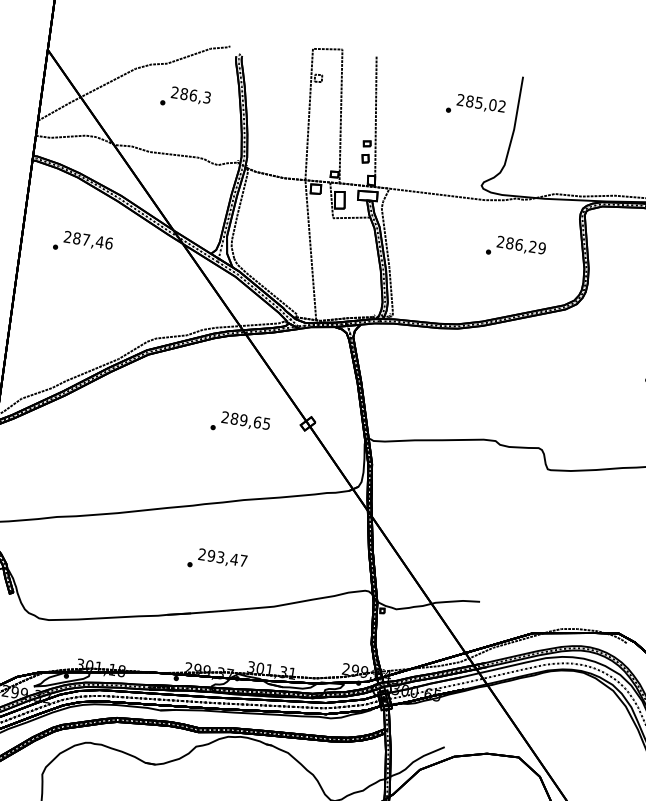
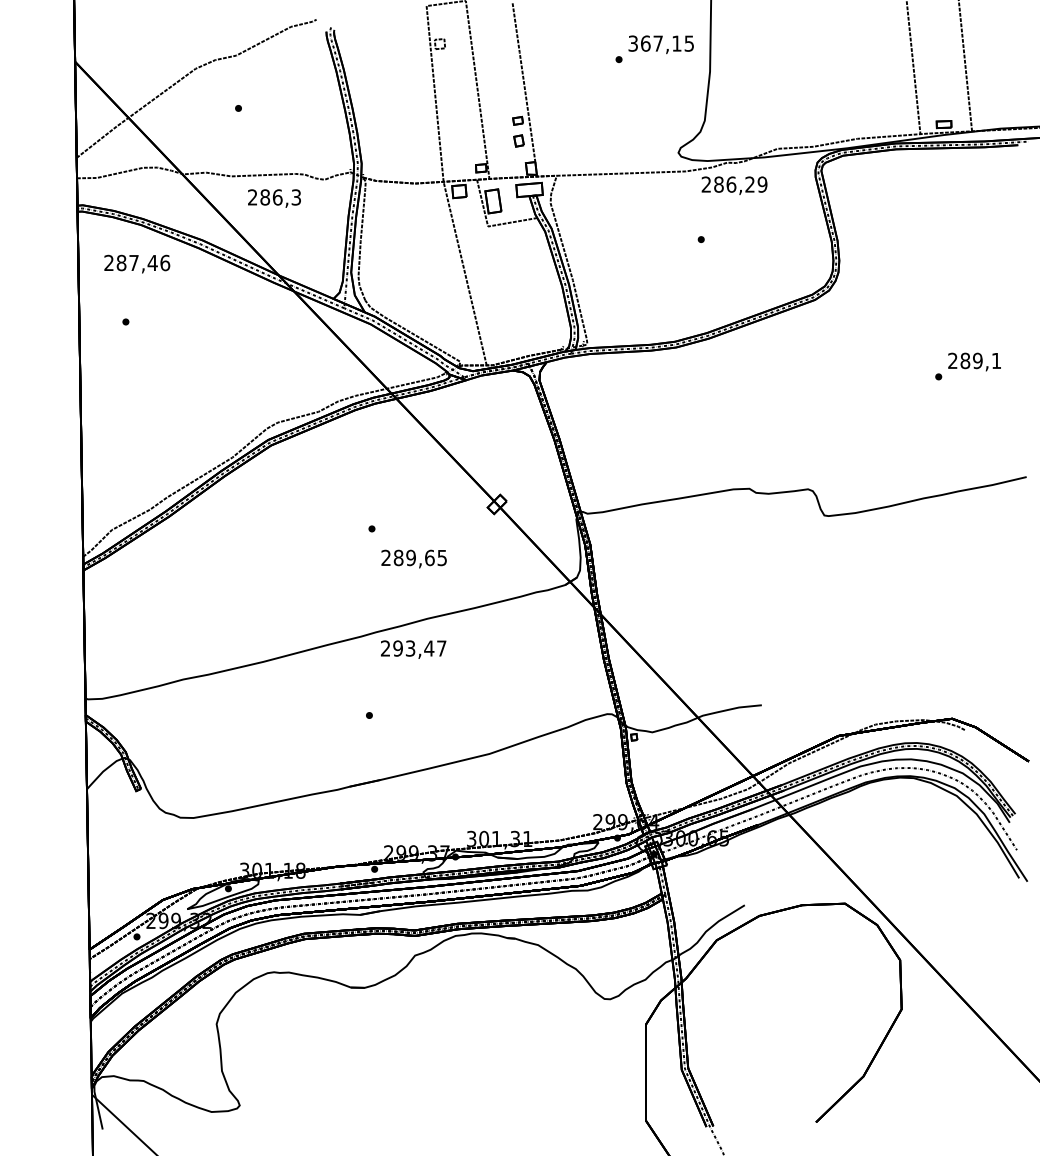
text: (190, 95) -> (274, 198), moved
text: (480, 103) -> (660, 43), 285,02 -> 367,15
text: (88, 240) -> (137, 263), moved
text: (521, 245) -> (734, 185), moved
text: (245, 420) -> (413, 558), moved
text: (222, 558) -> (413, 649), moved

